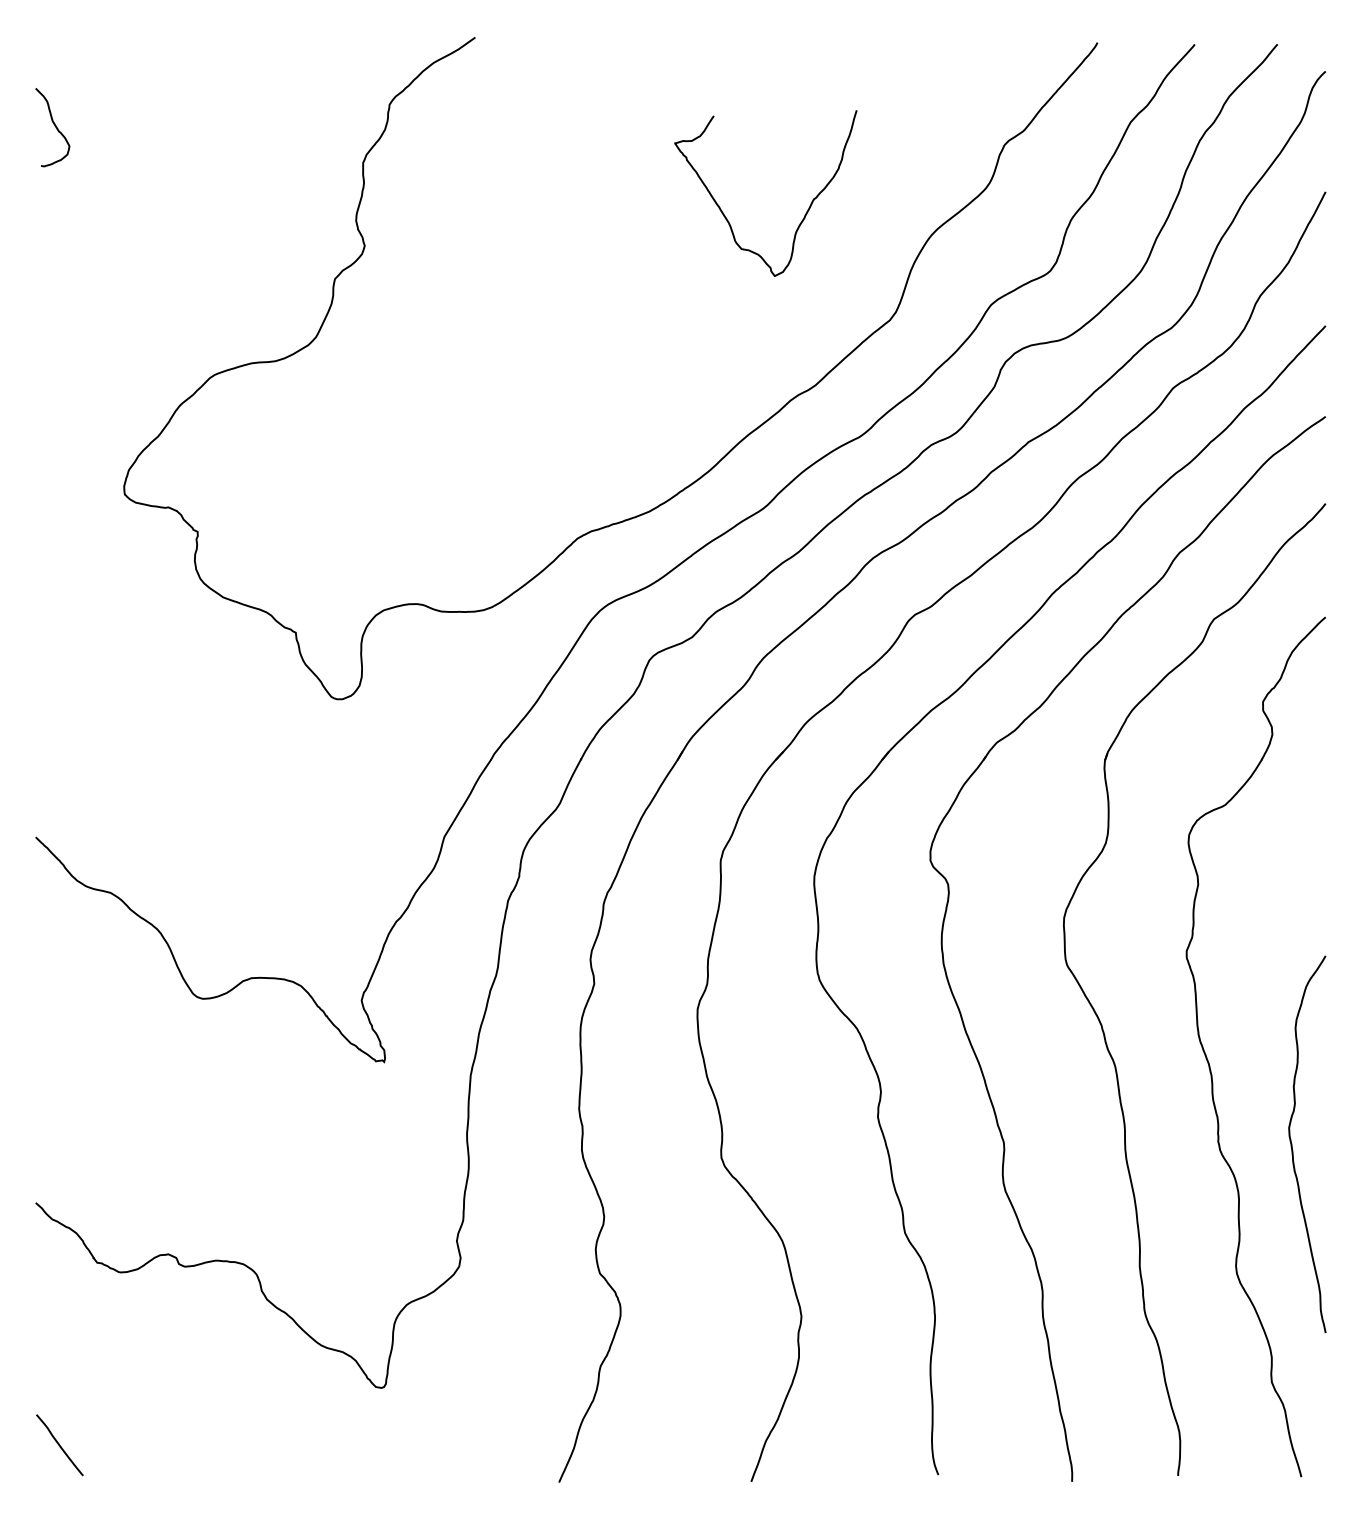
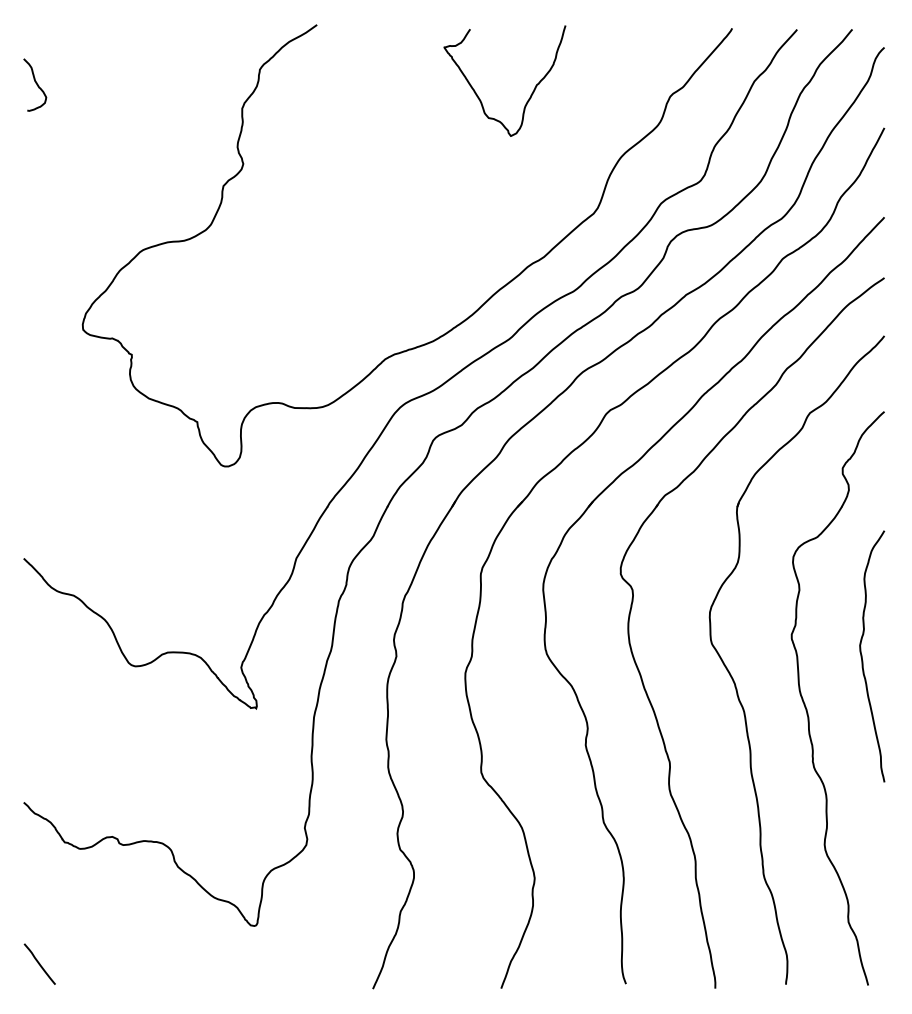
curve: (805, 212) -> (531, 93), moved
curve: (1294, 1150) -> (863, 660), moved

